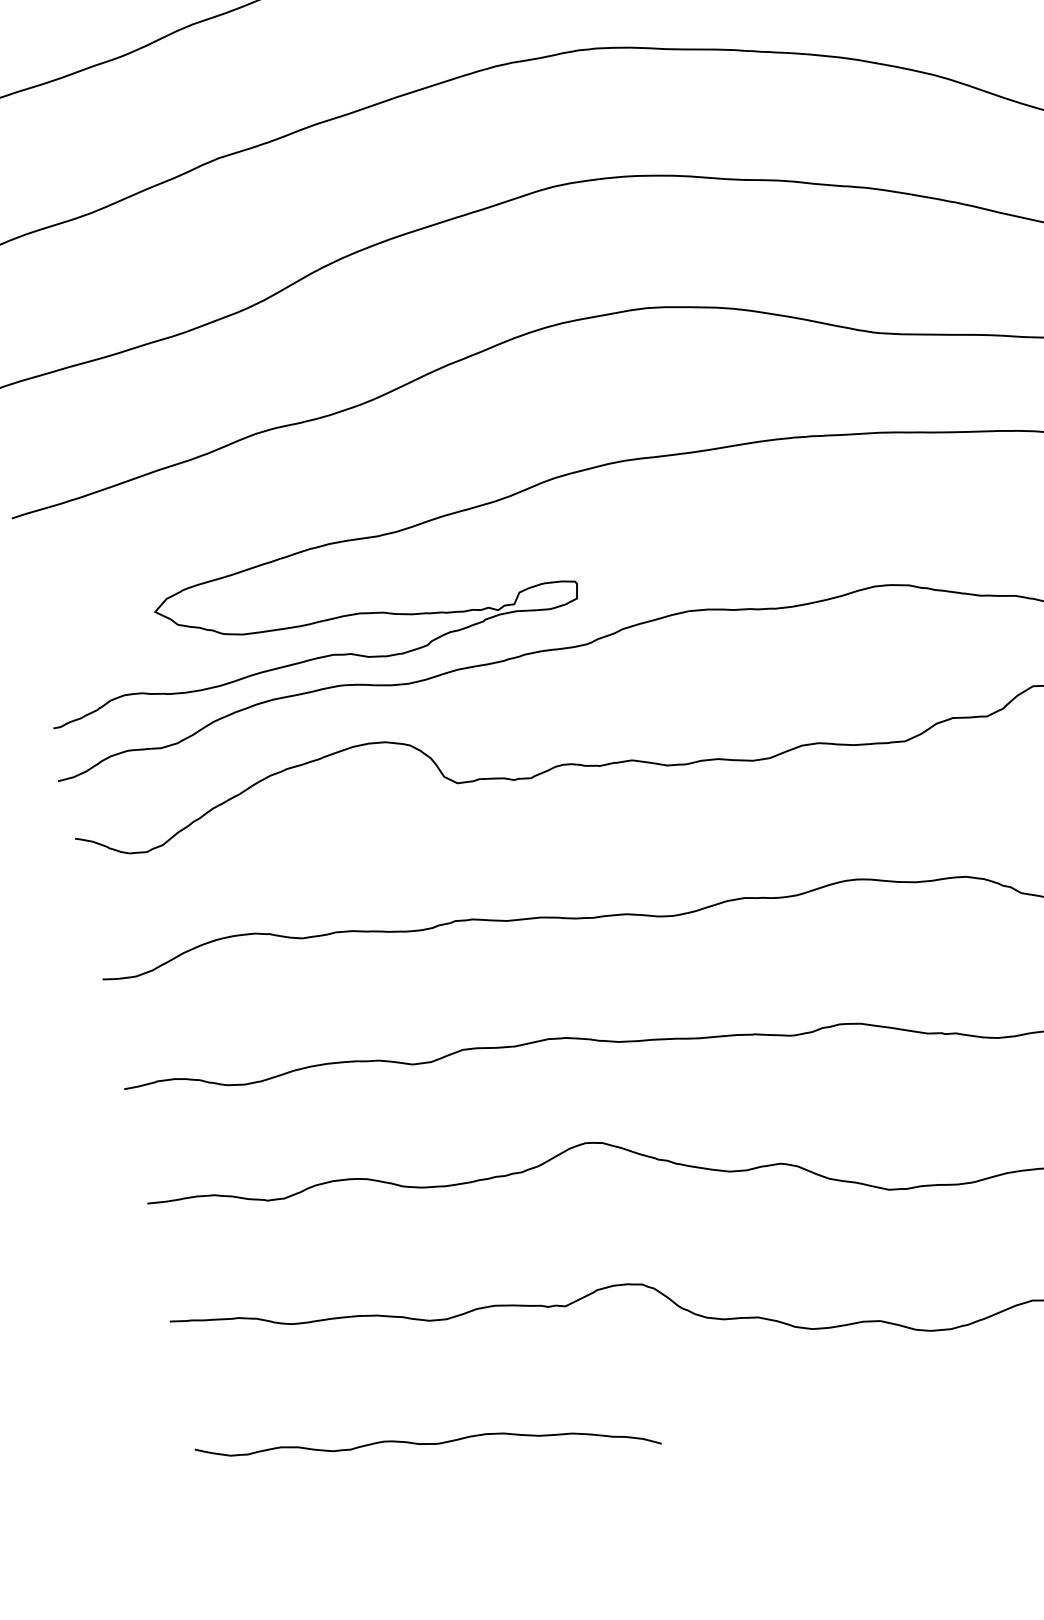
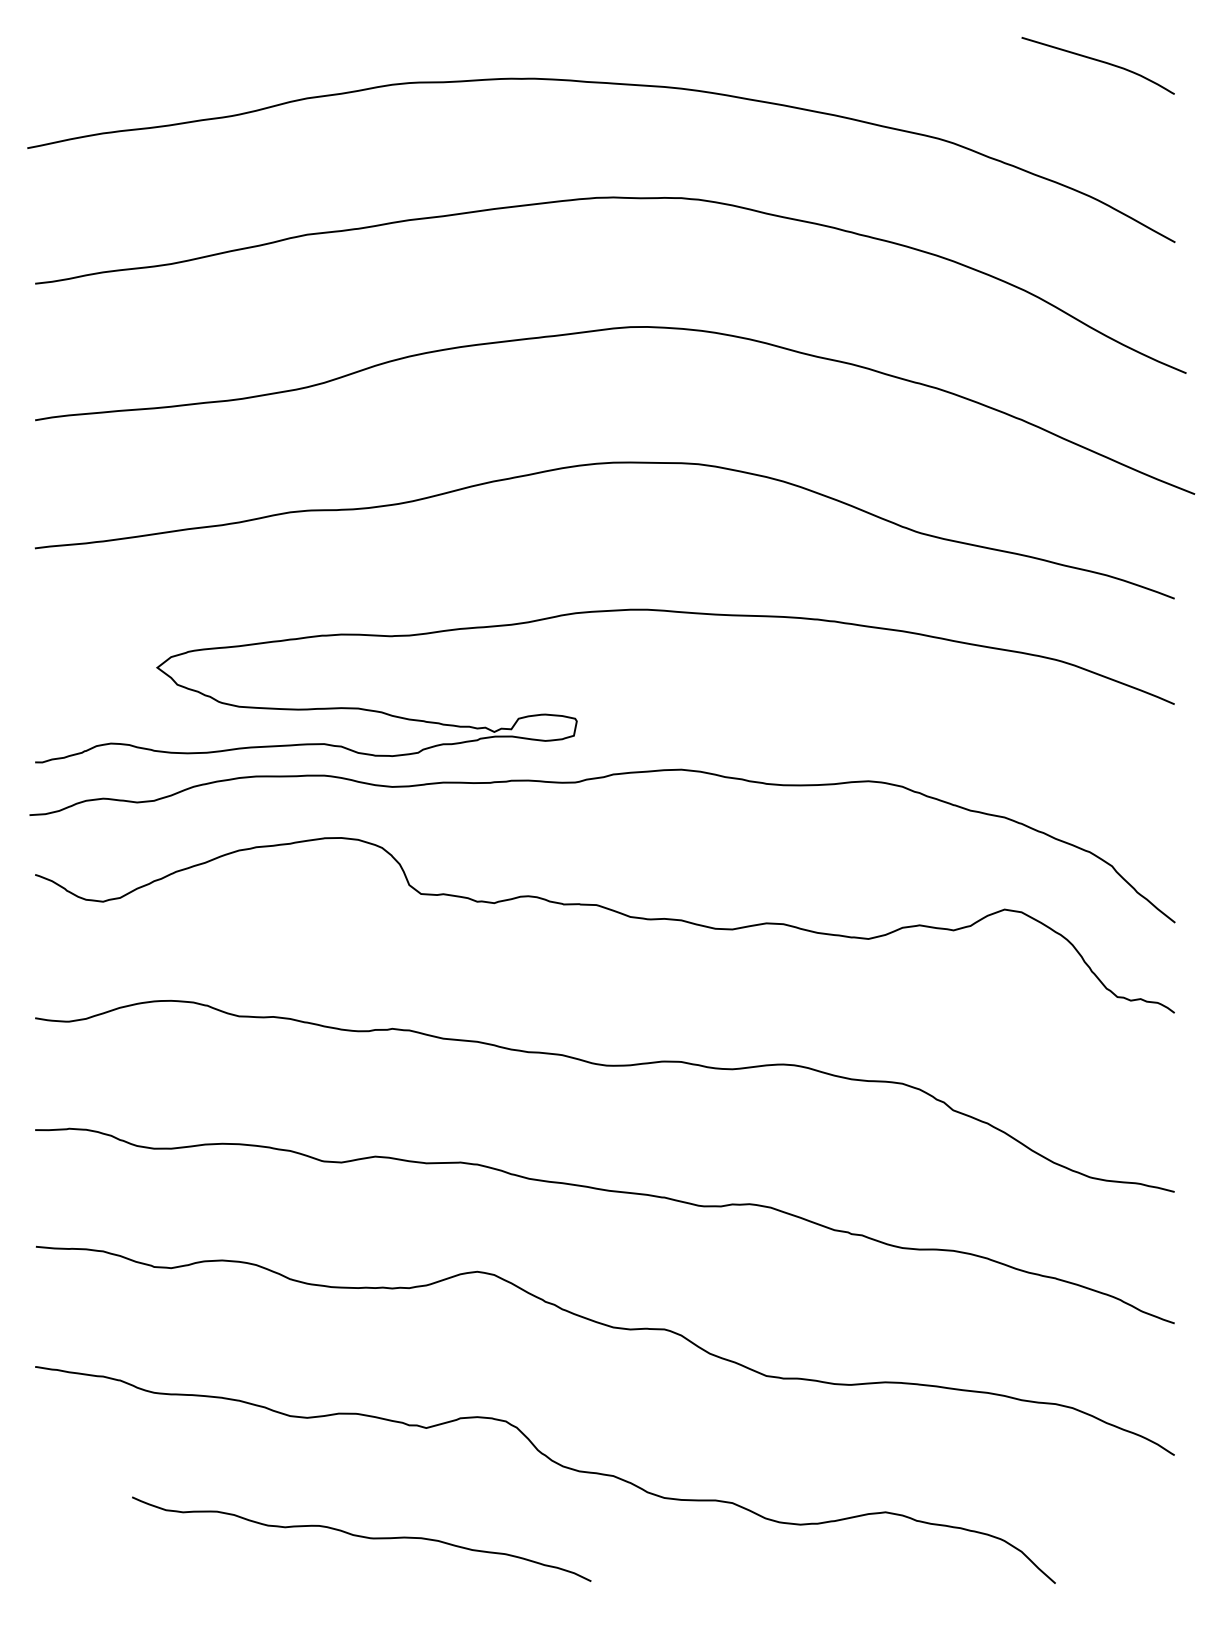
curve: (427, 1444) -> (361, 1537), moved

